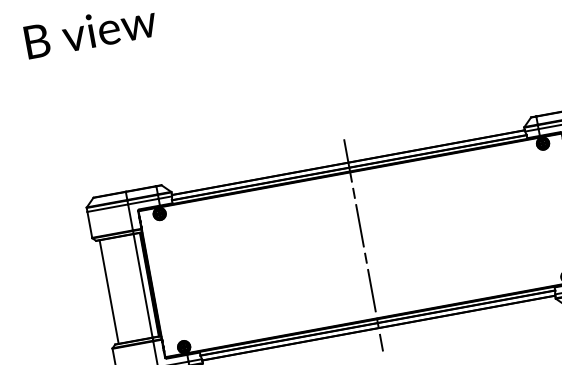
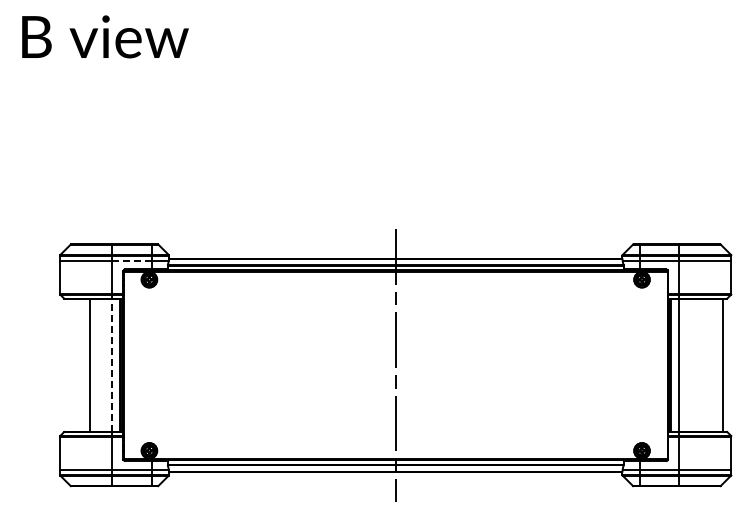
line: (143, 201) -> (132, 260), solid -> dashed
line: (143, 285) -> (112, 364), solid -> dashed
line: (108, 291) -> (89, 364), moved

